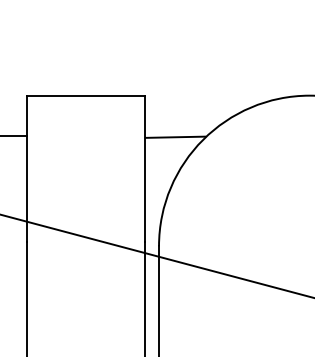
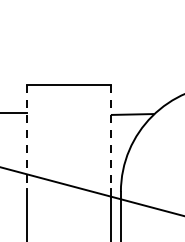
line: (27, 169) -> (27, 137), solid -> dashed
line: (144, 169) -> (110, 137), solid -> dashed

